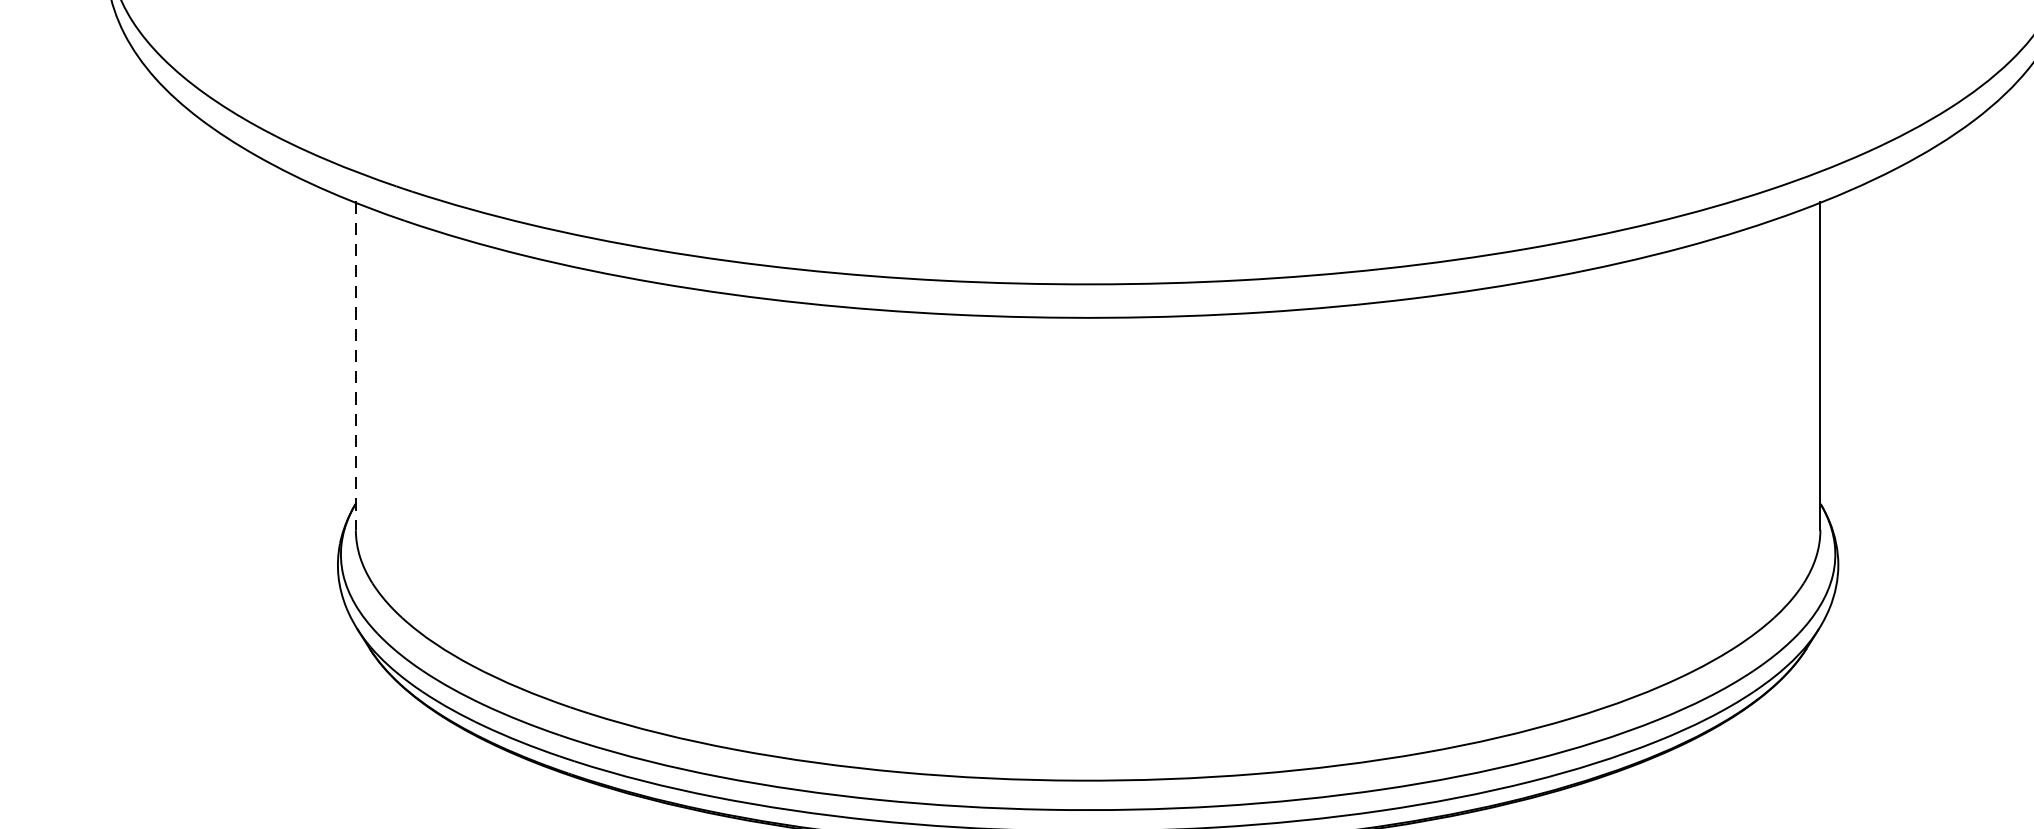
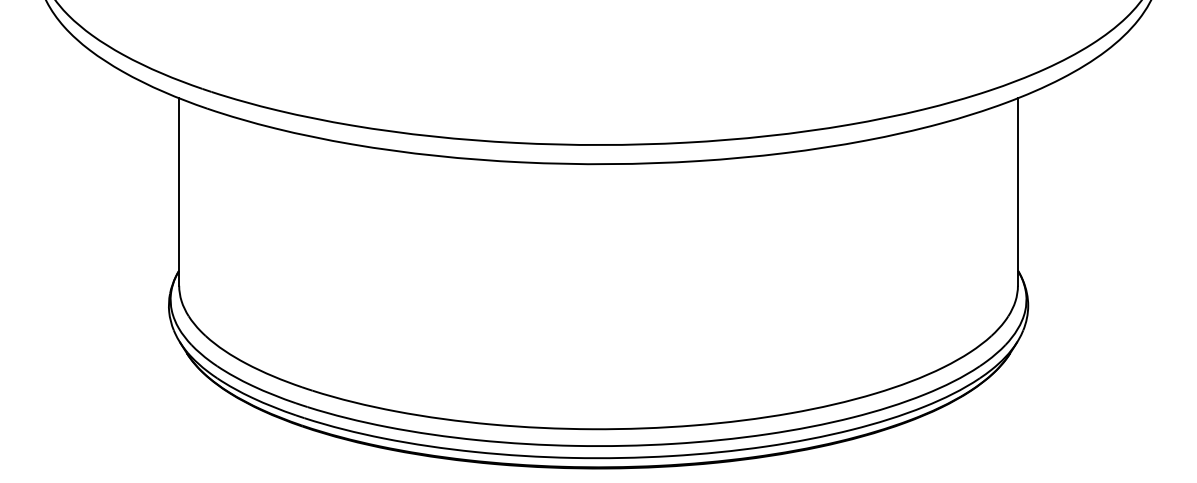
line: (356, 367) -> (179, 192), dashed -> solid

